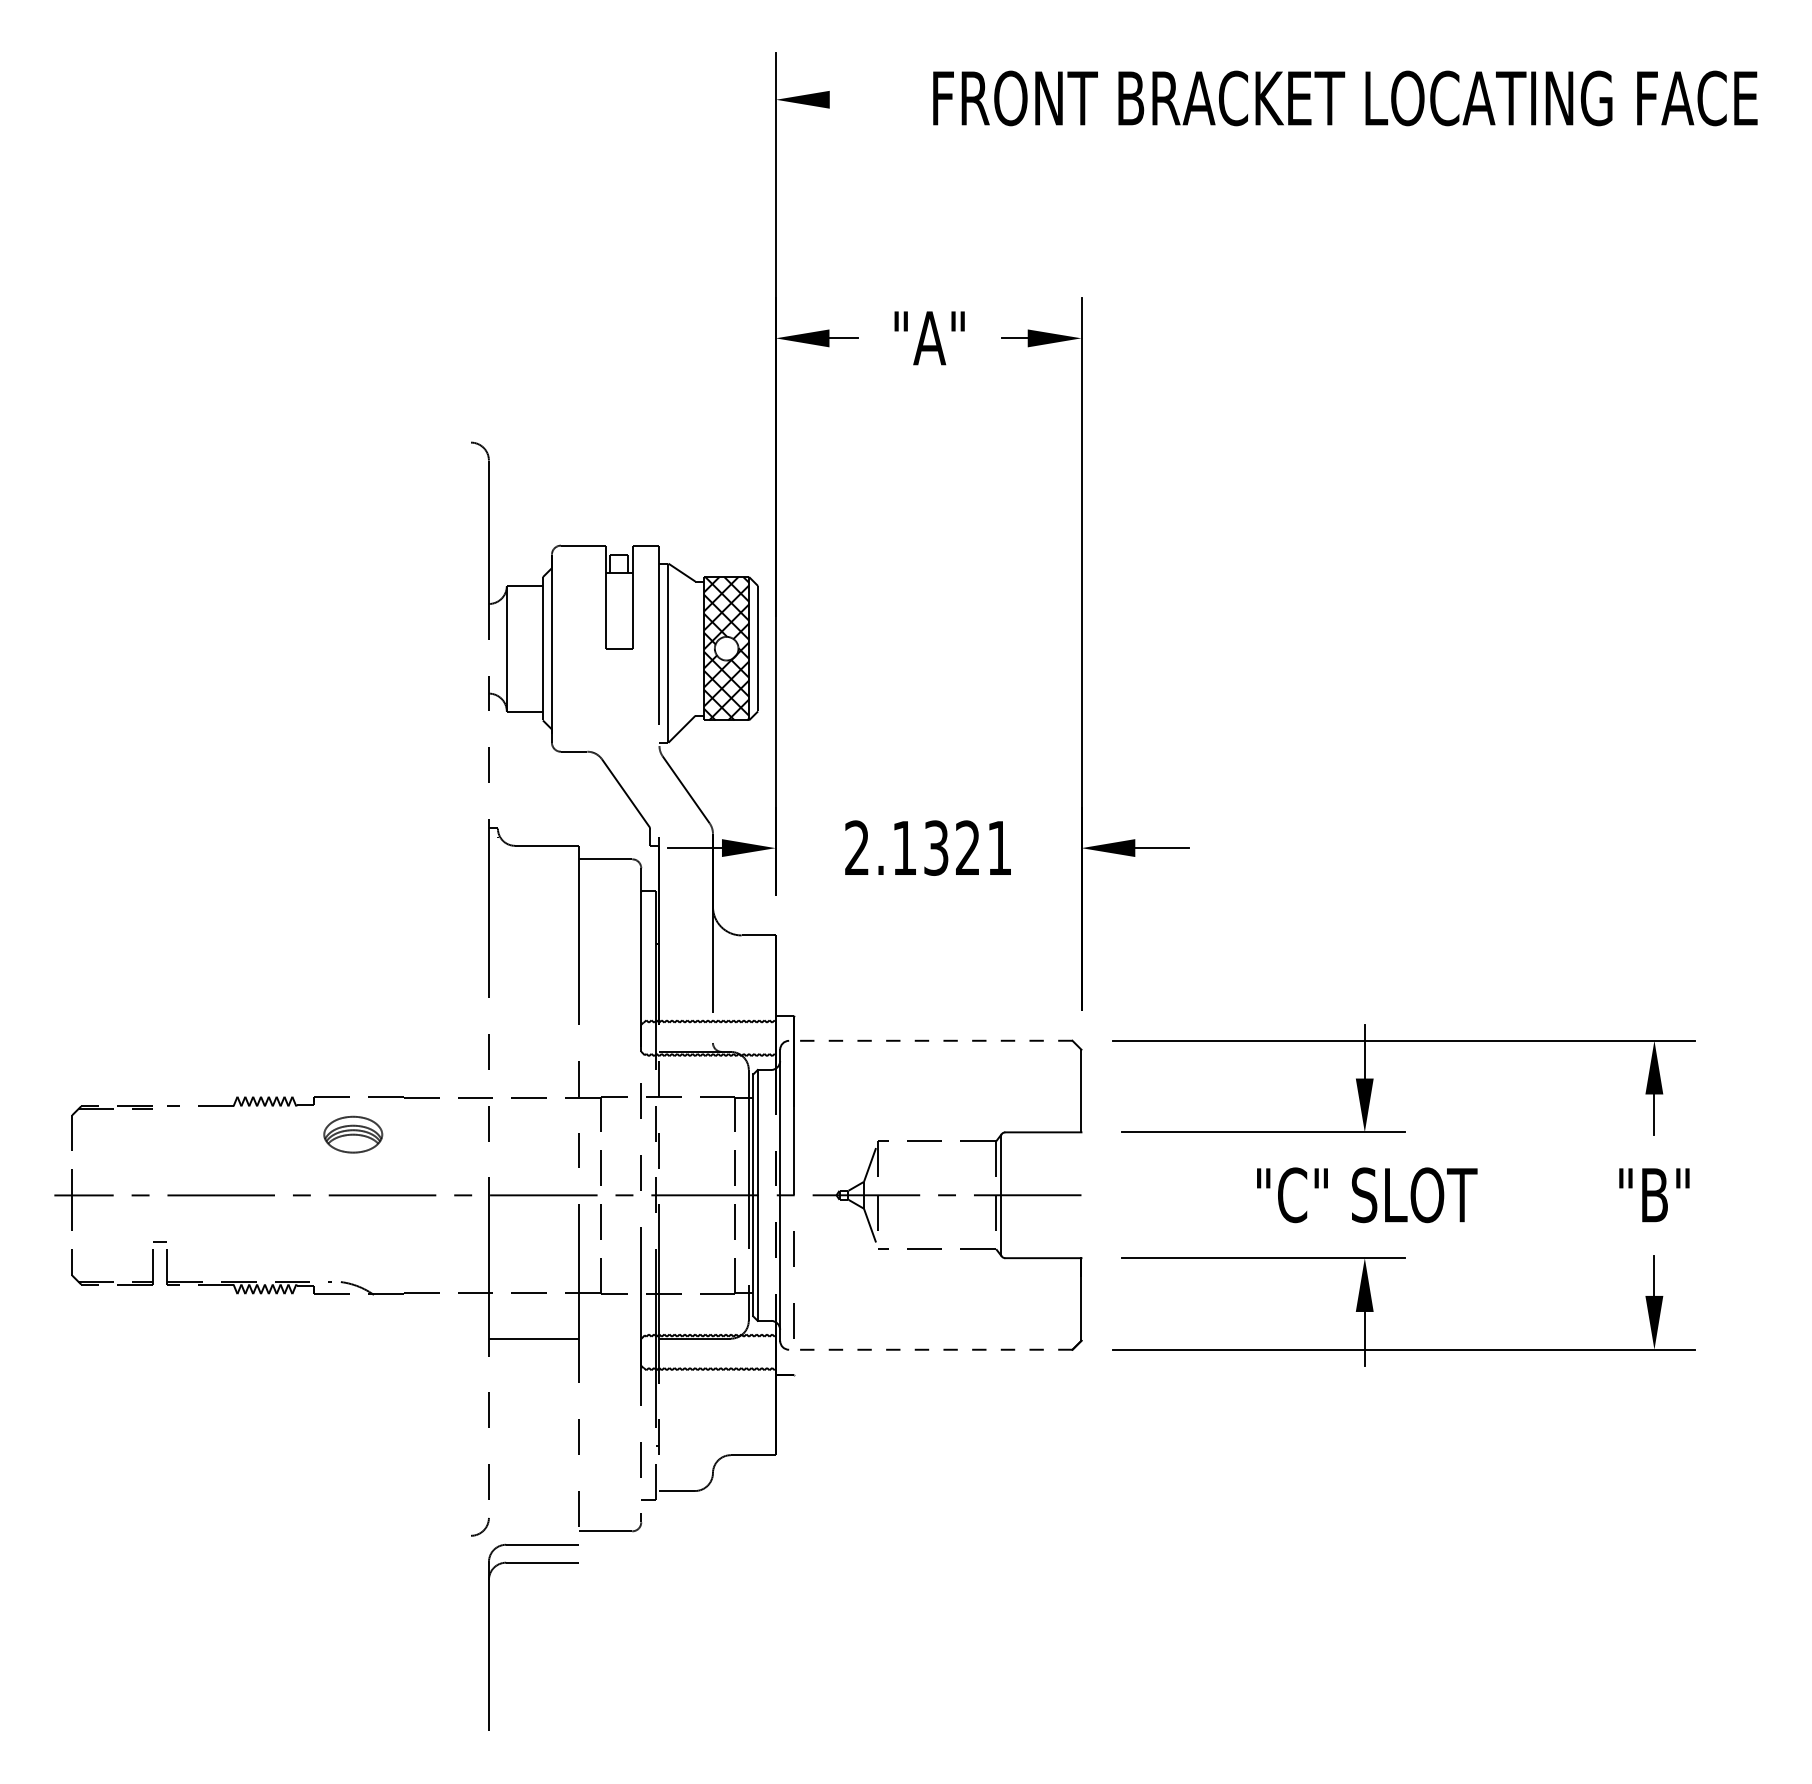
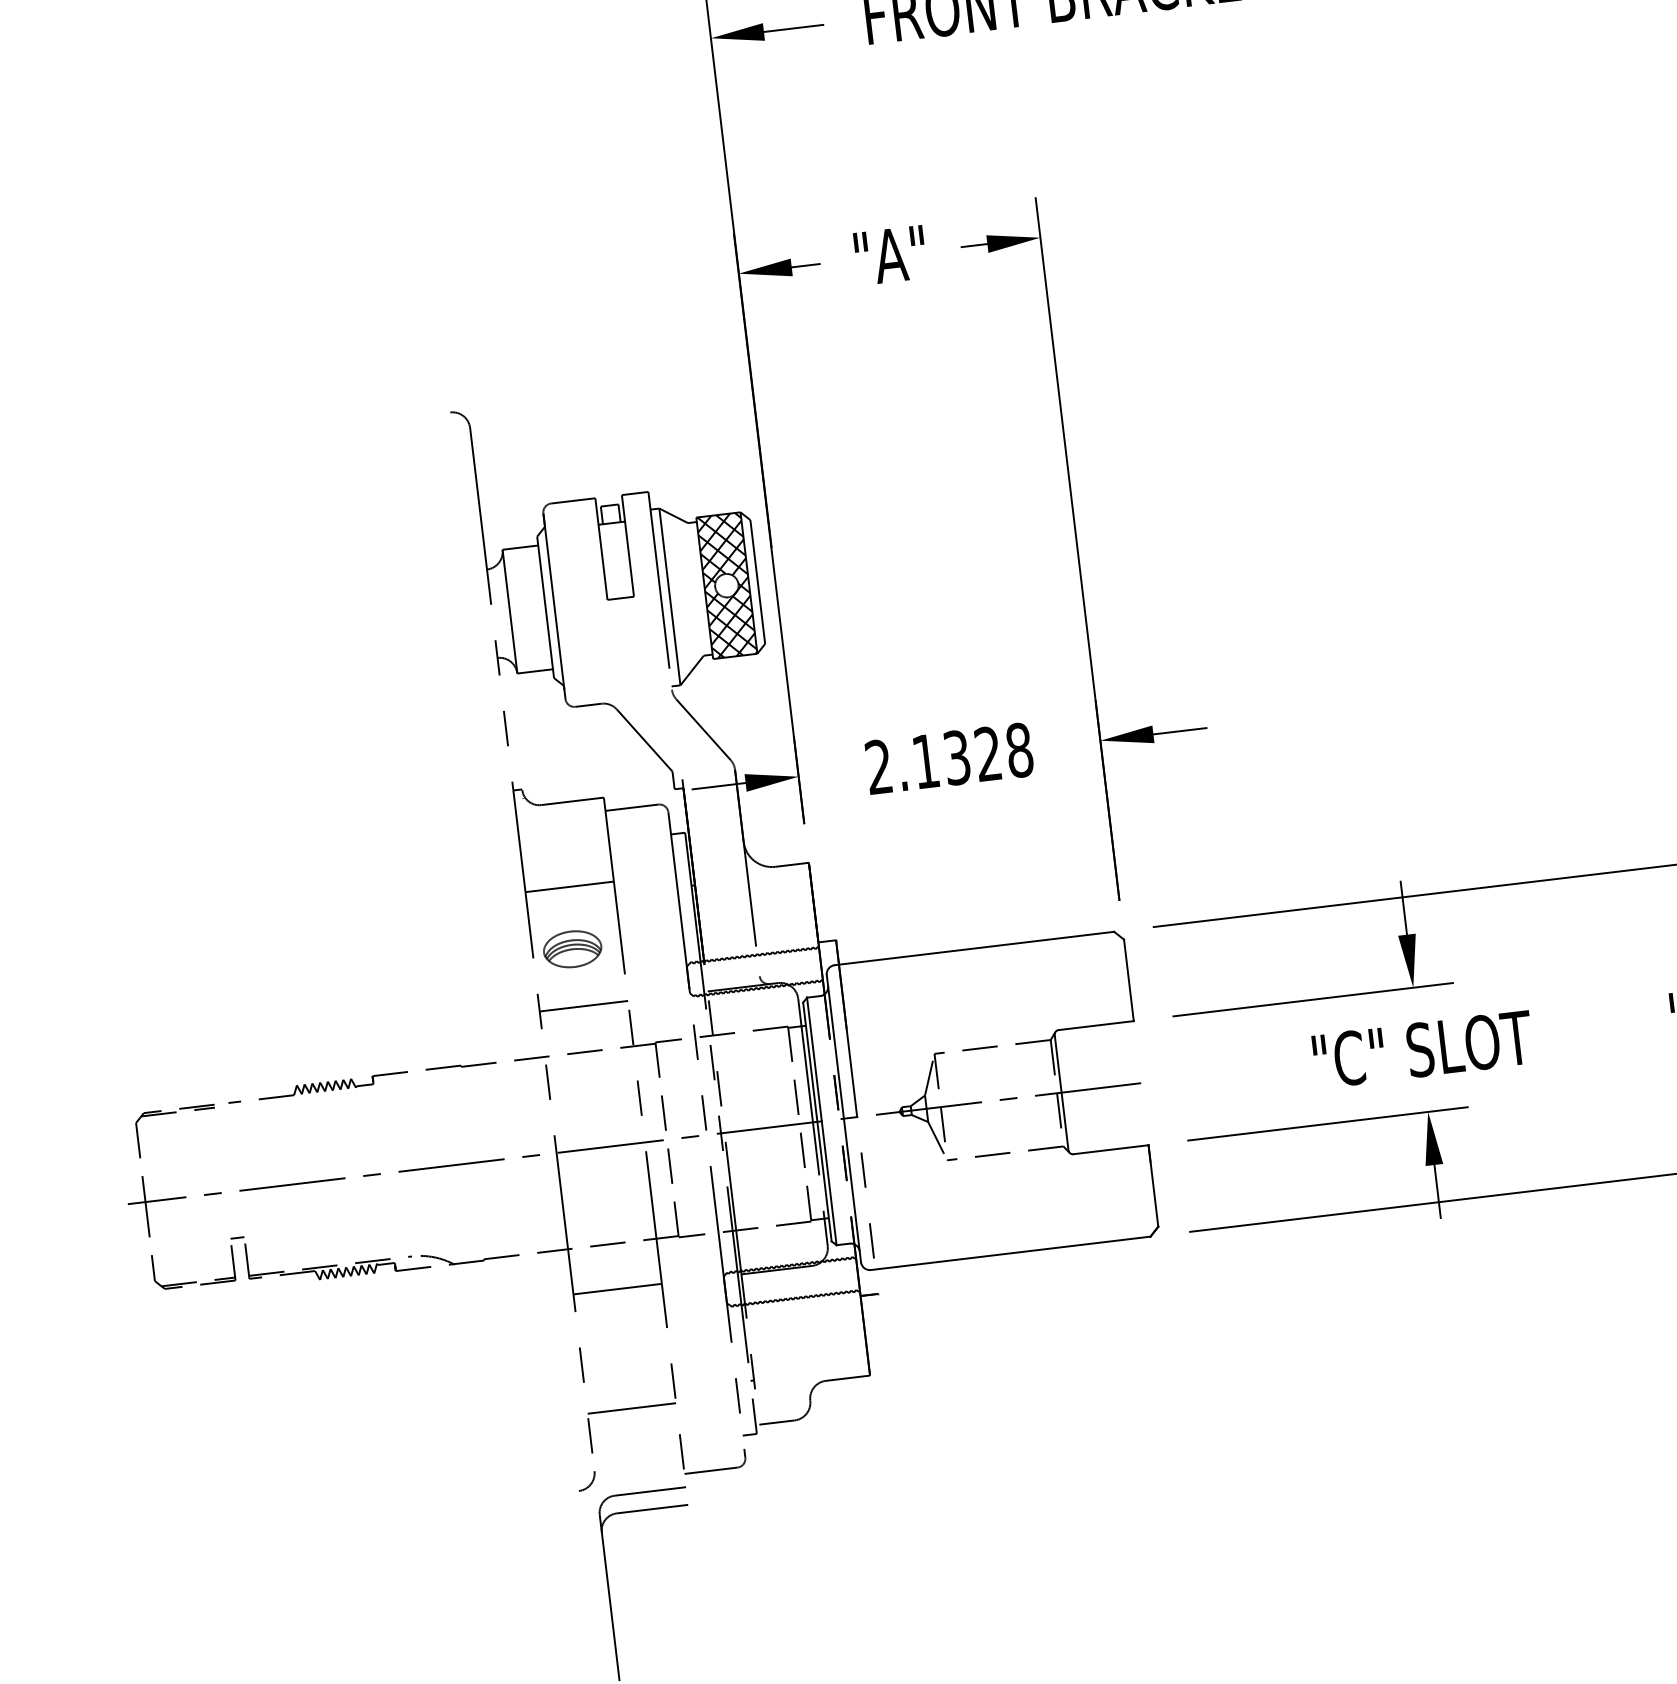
line: (859, 99) -> (793, 28), added
text: (999, 847) -> (1019, 749), 2.1321 -> 2.1328
line: (533, 930) -> (569, 886), added
line: (930, 1040) -> (974, 948), dashed -> solid
line: (533, 1051) -> (583, 1005), added
part: (353, 1134) -> (572, 949), moved
line: (930, 1349) -> (1010, 1253), dashed -> solid
line: (533, 1459) -> (631, 1408), added

